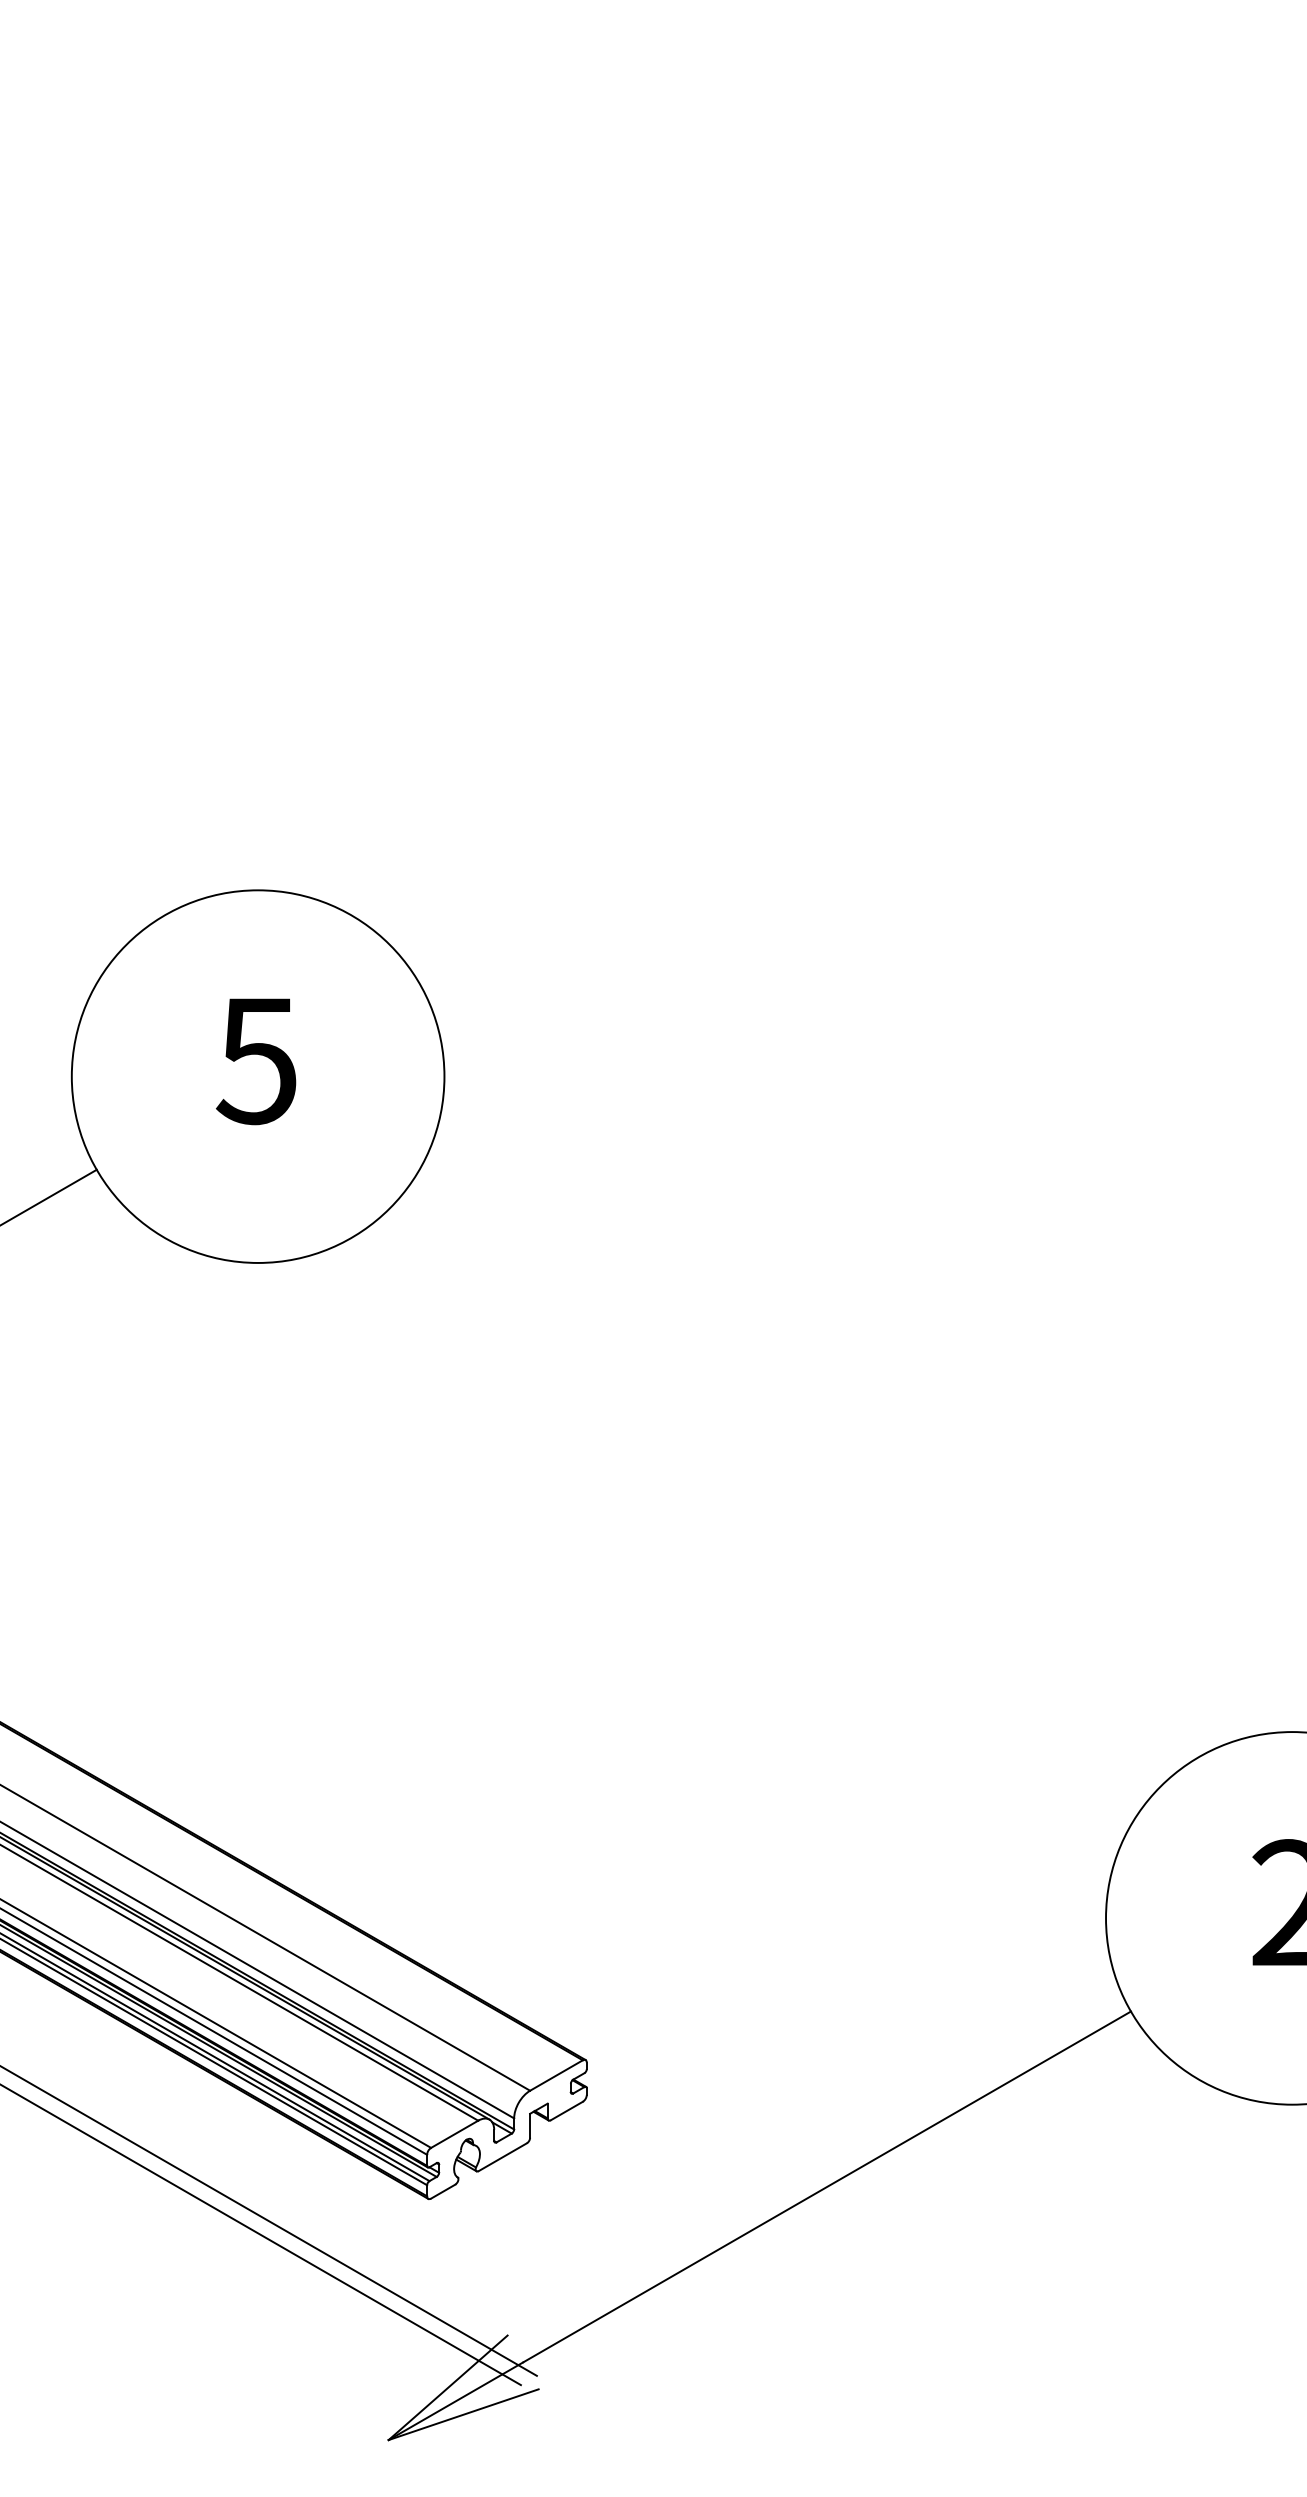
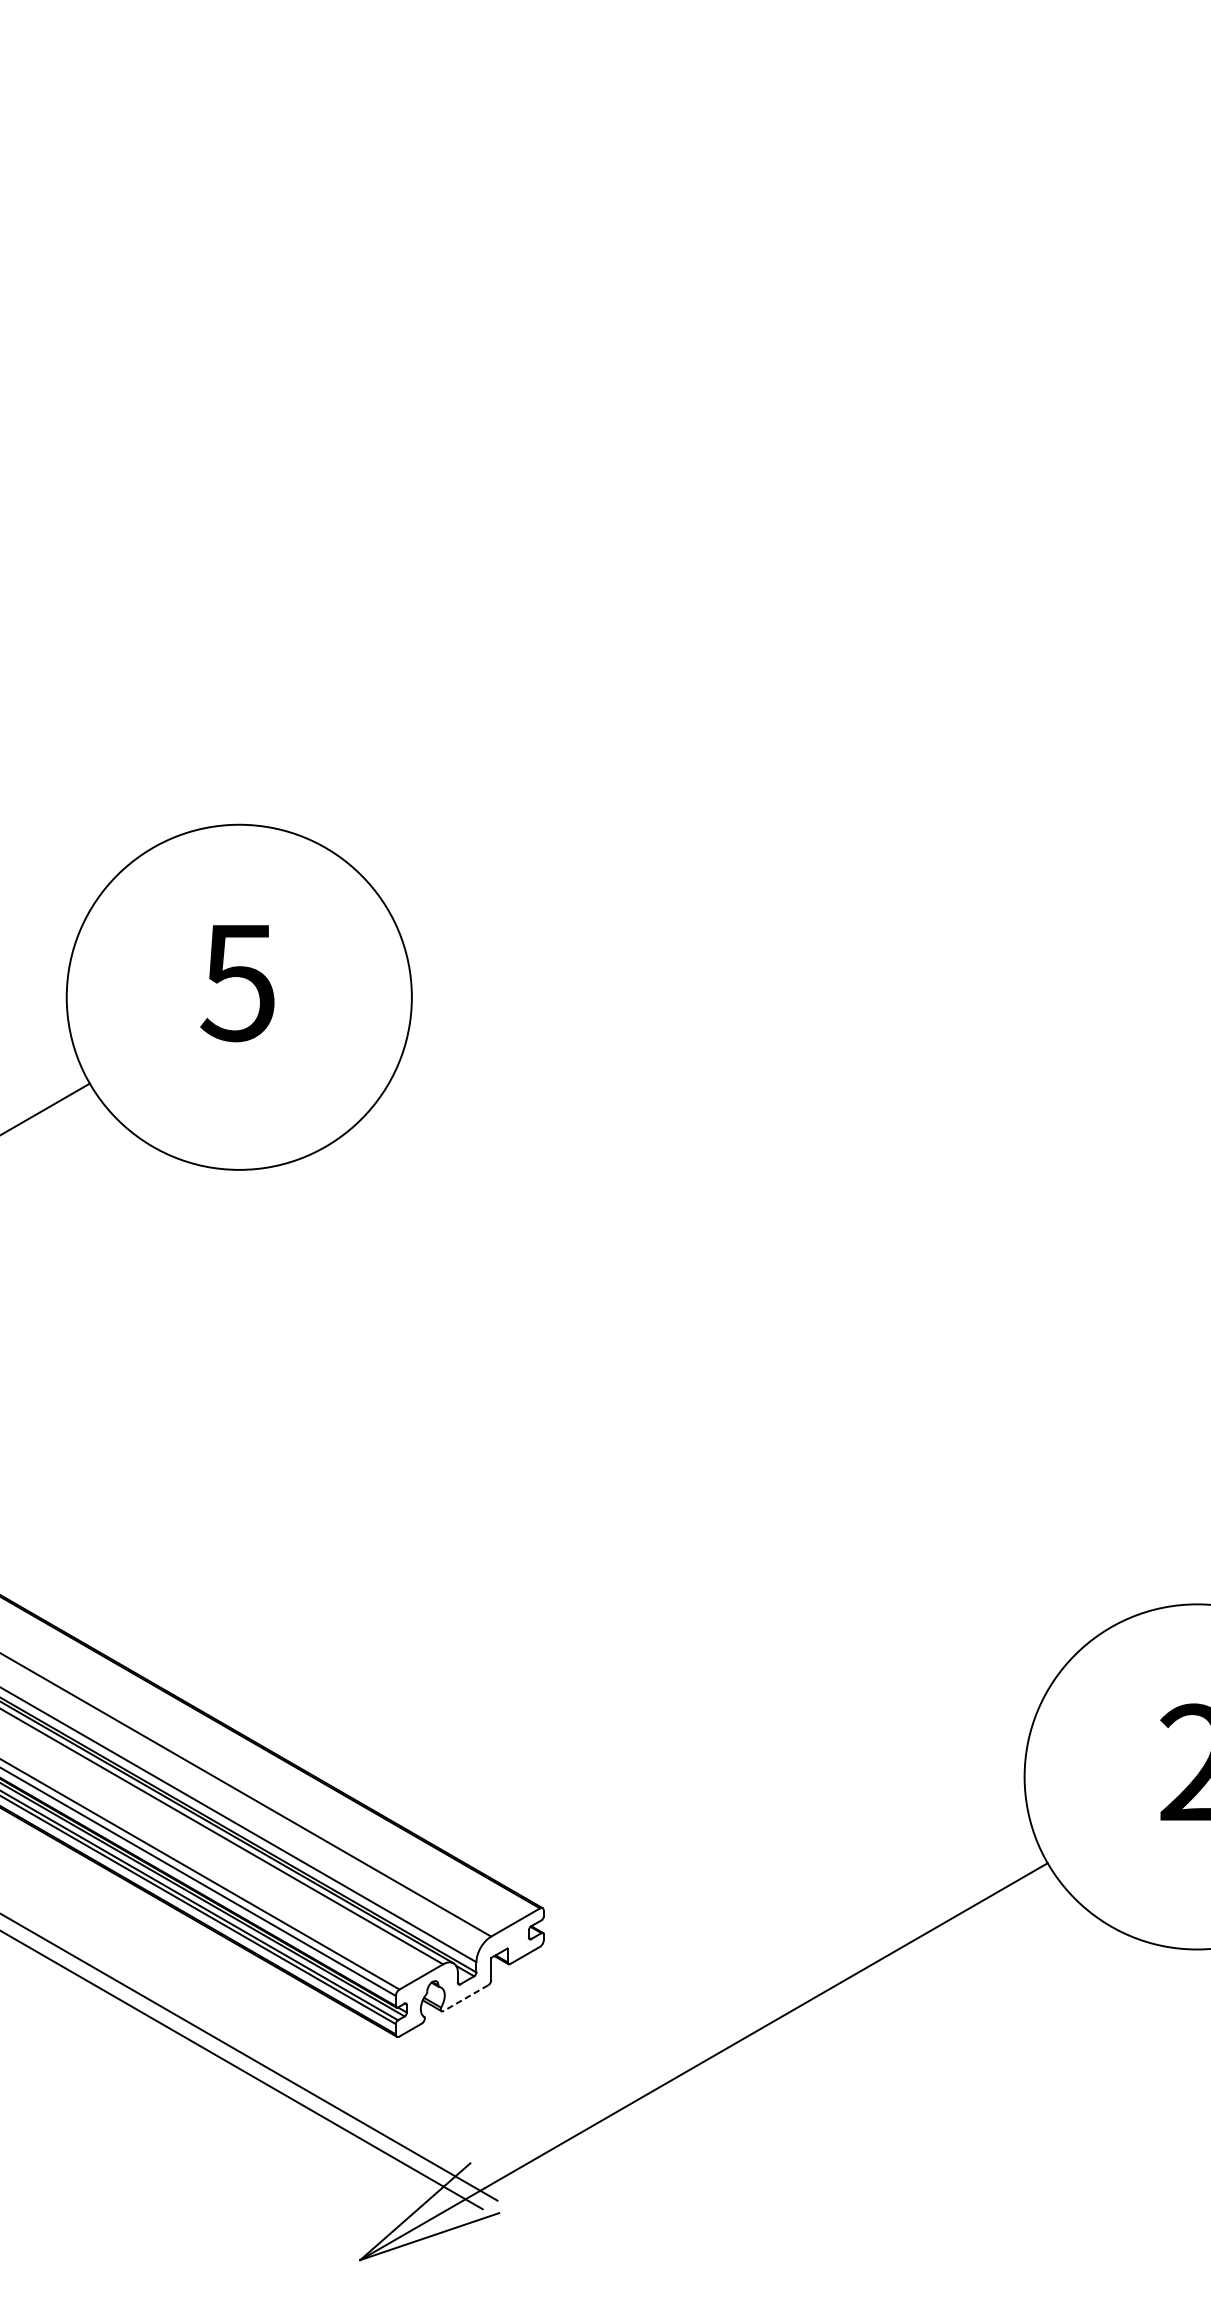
line: (502, 2157) -> (465, 1998), solid -> dashed

